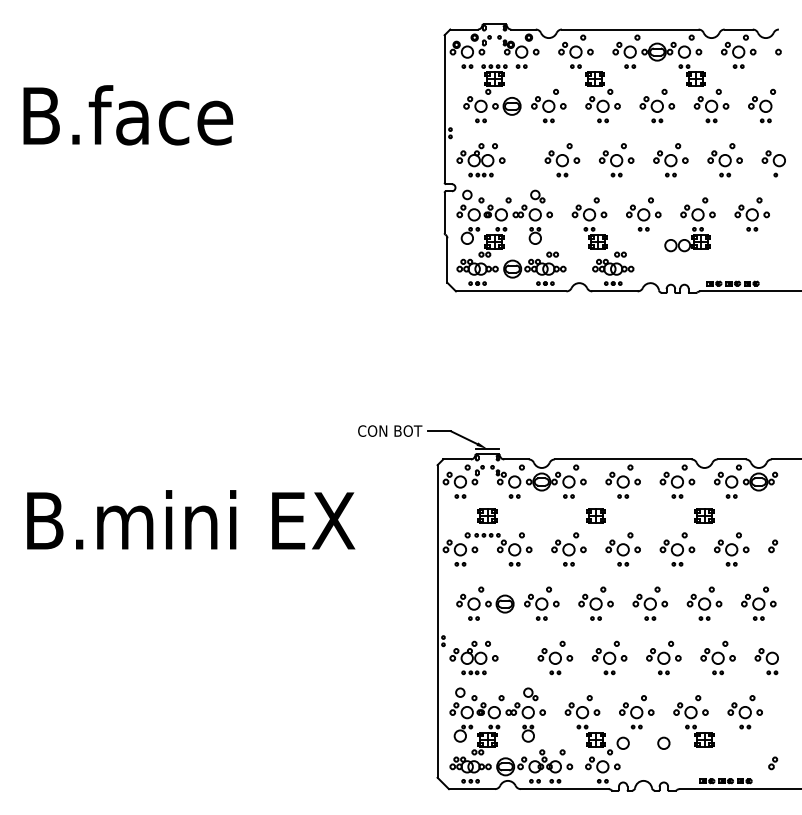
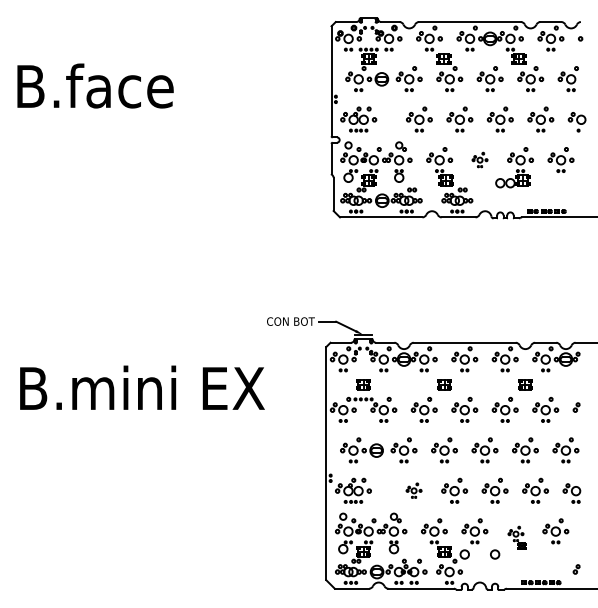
part: (642, 213) -> (479, 159), size x0.6
part: (554, 657) -> (413, 490), size x0.6
part: (692, 720) -> (516, 537), size x0.6

